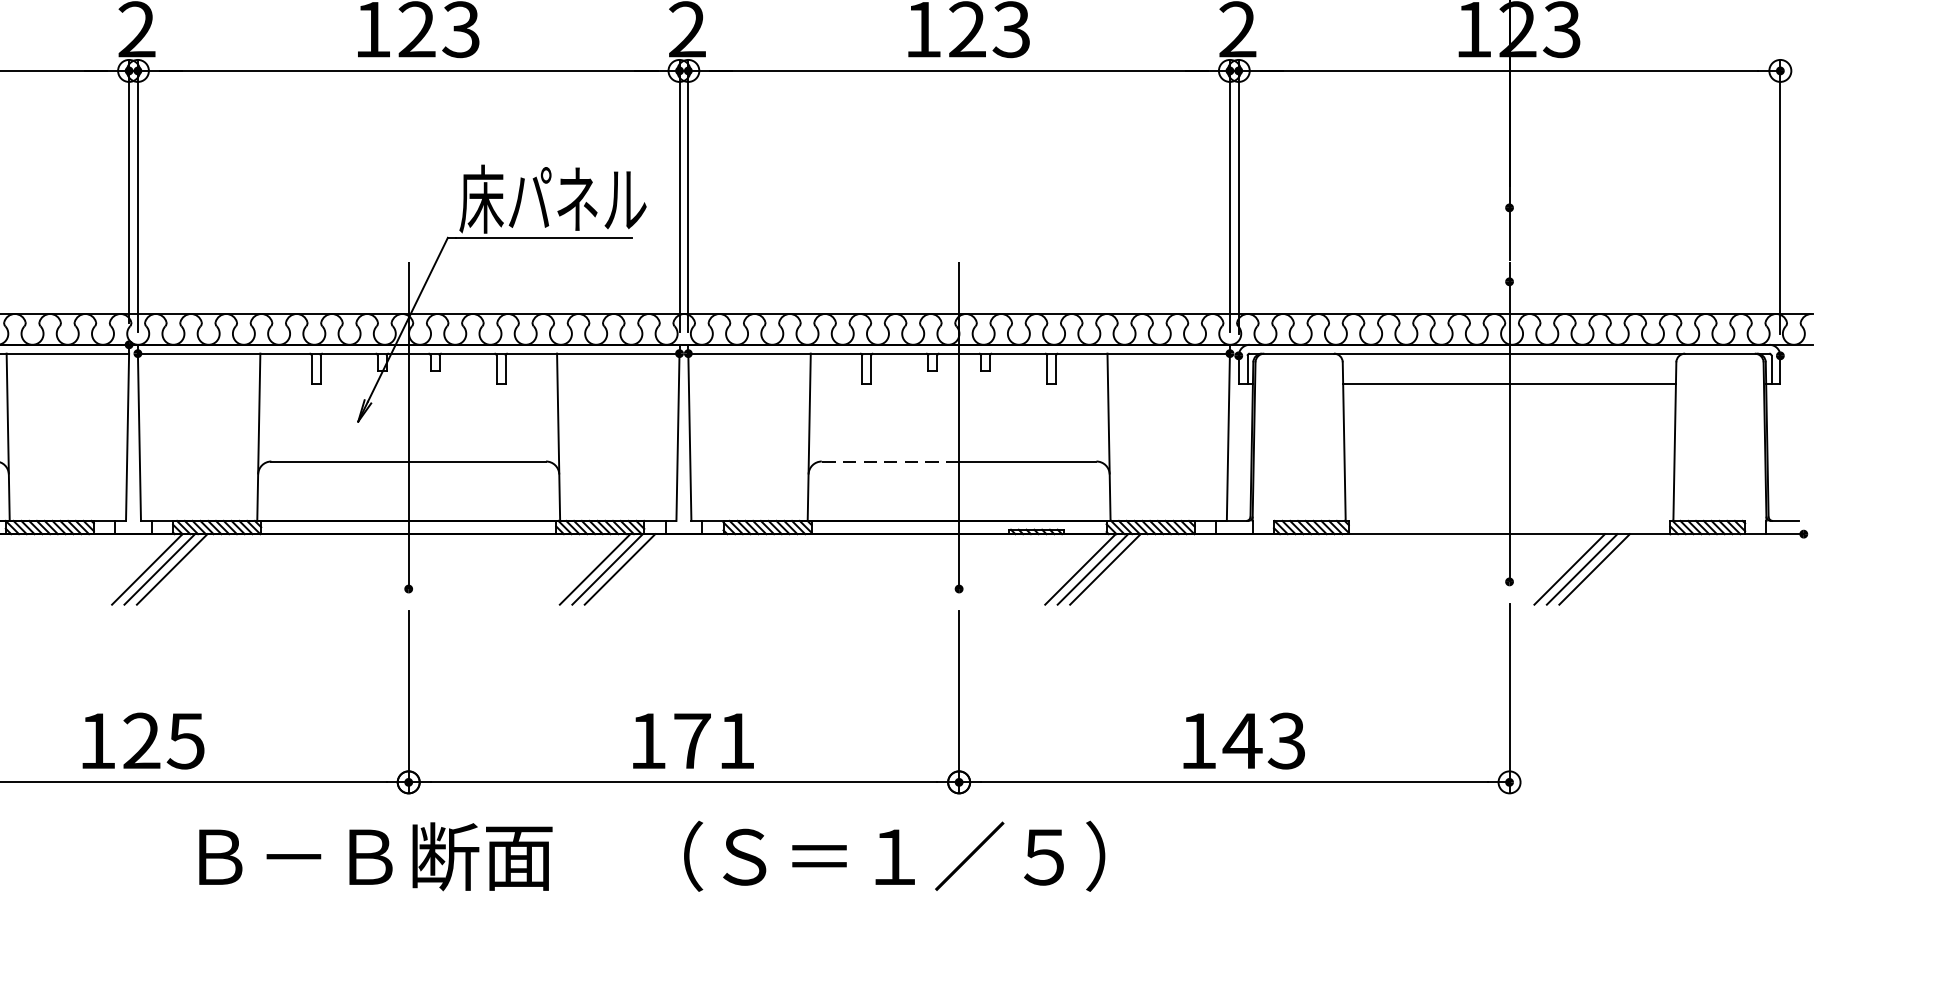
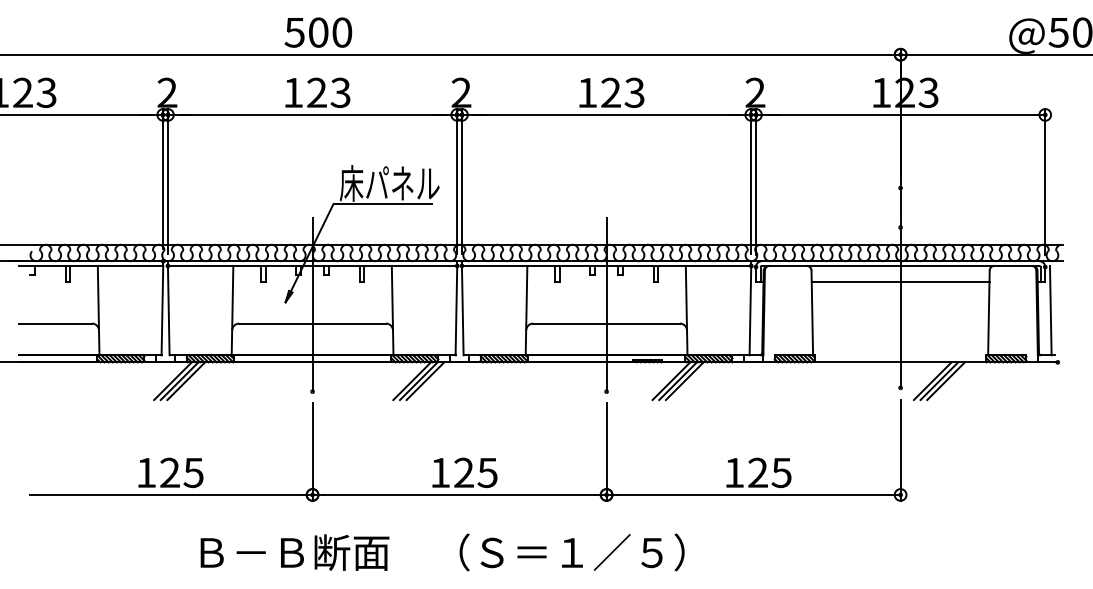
line: (1790, 437) -> (1050, 310), added
line: (889, 461) -> (569, 323), dashed -> solid
text: (713, 740) -> (475, 472), 171 -> 125
text: (1264, 740) -> (769, 472), 143 -> 125
text: (651, 856) -> (442, 552), moved

